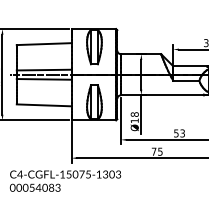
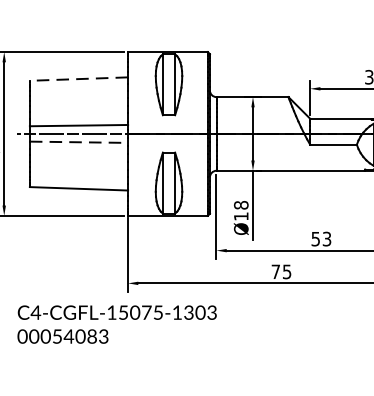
line: (43, 44) -> (77, 79), solid -> dashed
line: (44, 79) -> (79, 142), solid -> dashed

